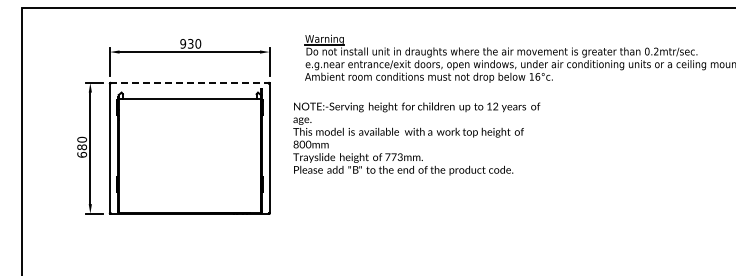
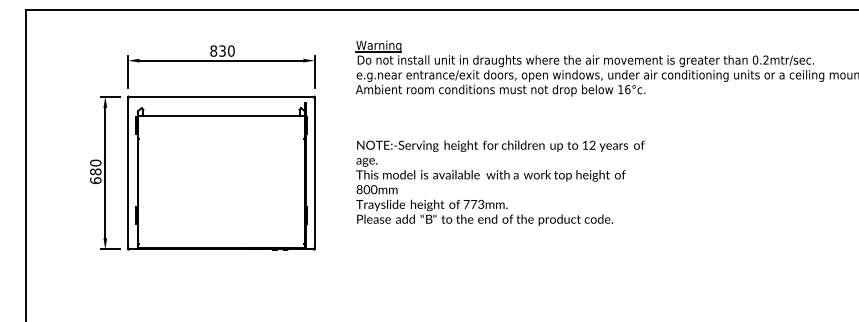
text: (183, 43) -> (214, 50), 930 -> 830
line: (189, 82) -> (221, 96), dashed -> solid
text: (416, 138) -> (500, 182), moved

